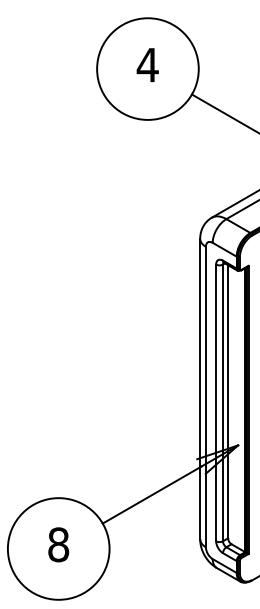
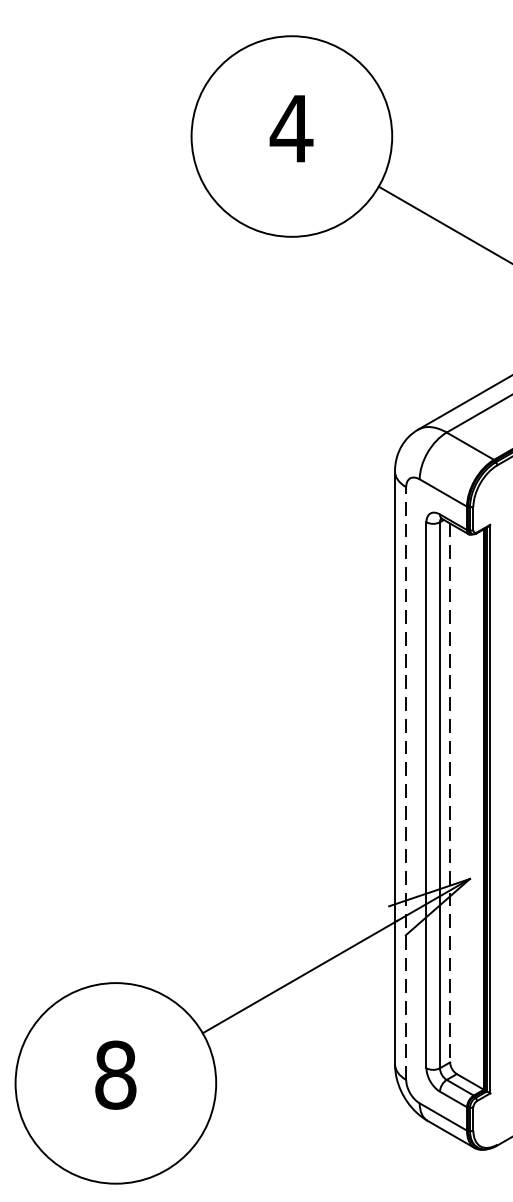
line: (205, 396) -> (405, 782), solid -> dashed
line: (228, 401) -> (450, 792), solid -> dashed

